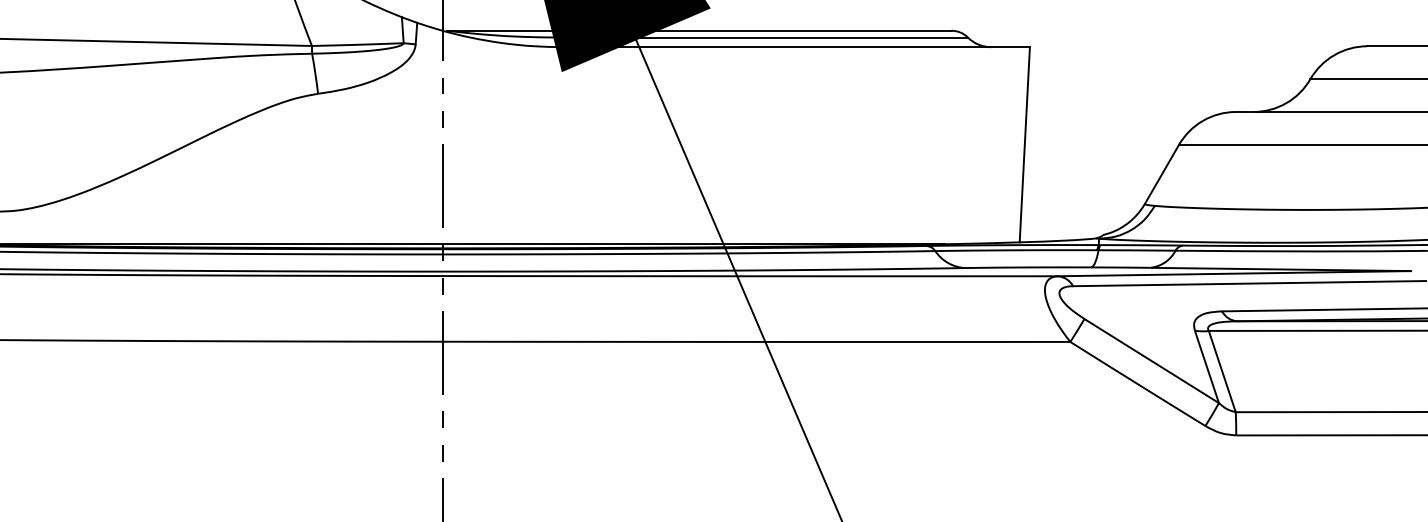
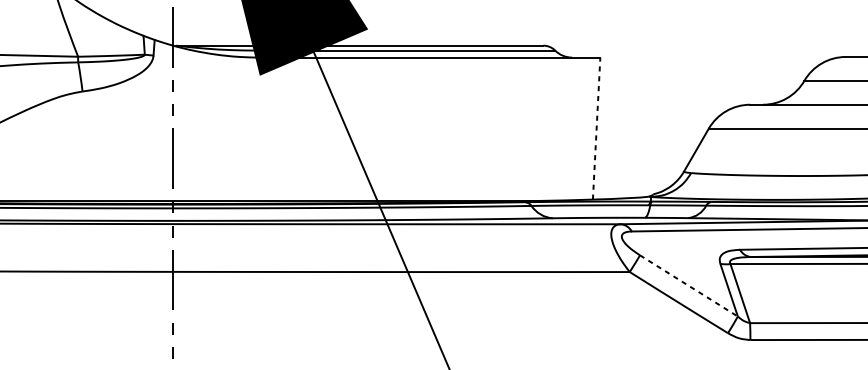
line: (1024, 144) -> (596, 128), solid -> dashed
line: (1152, 361) -> (689, 286), solid -> dashed

